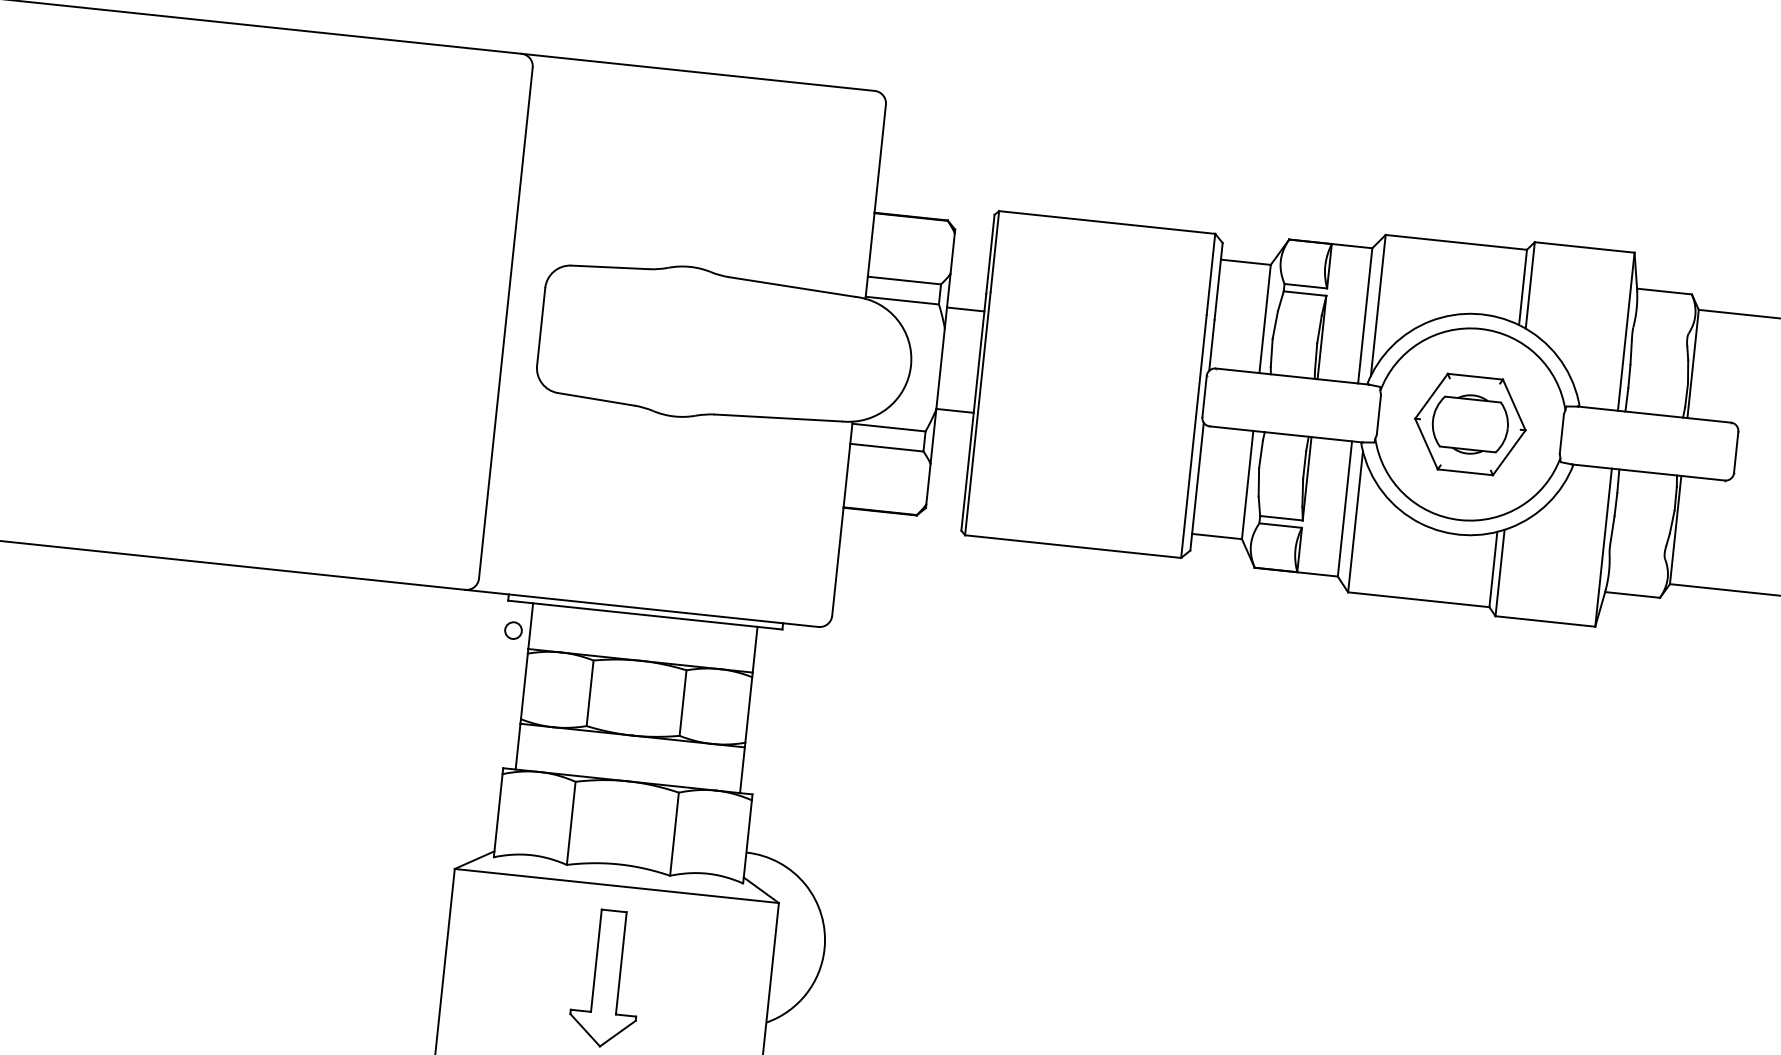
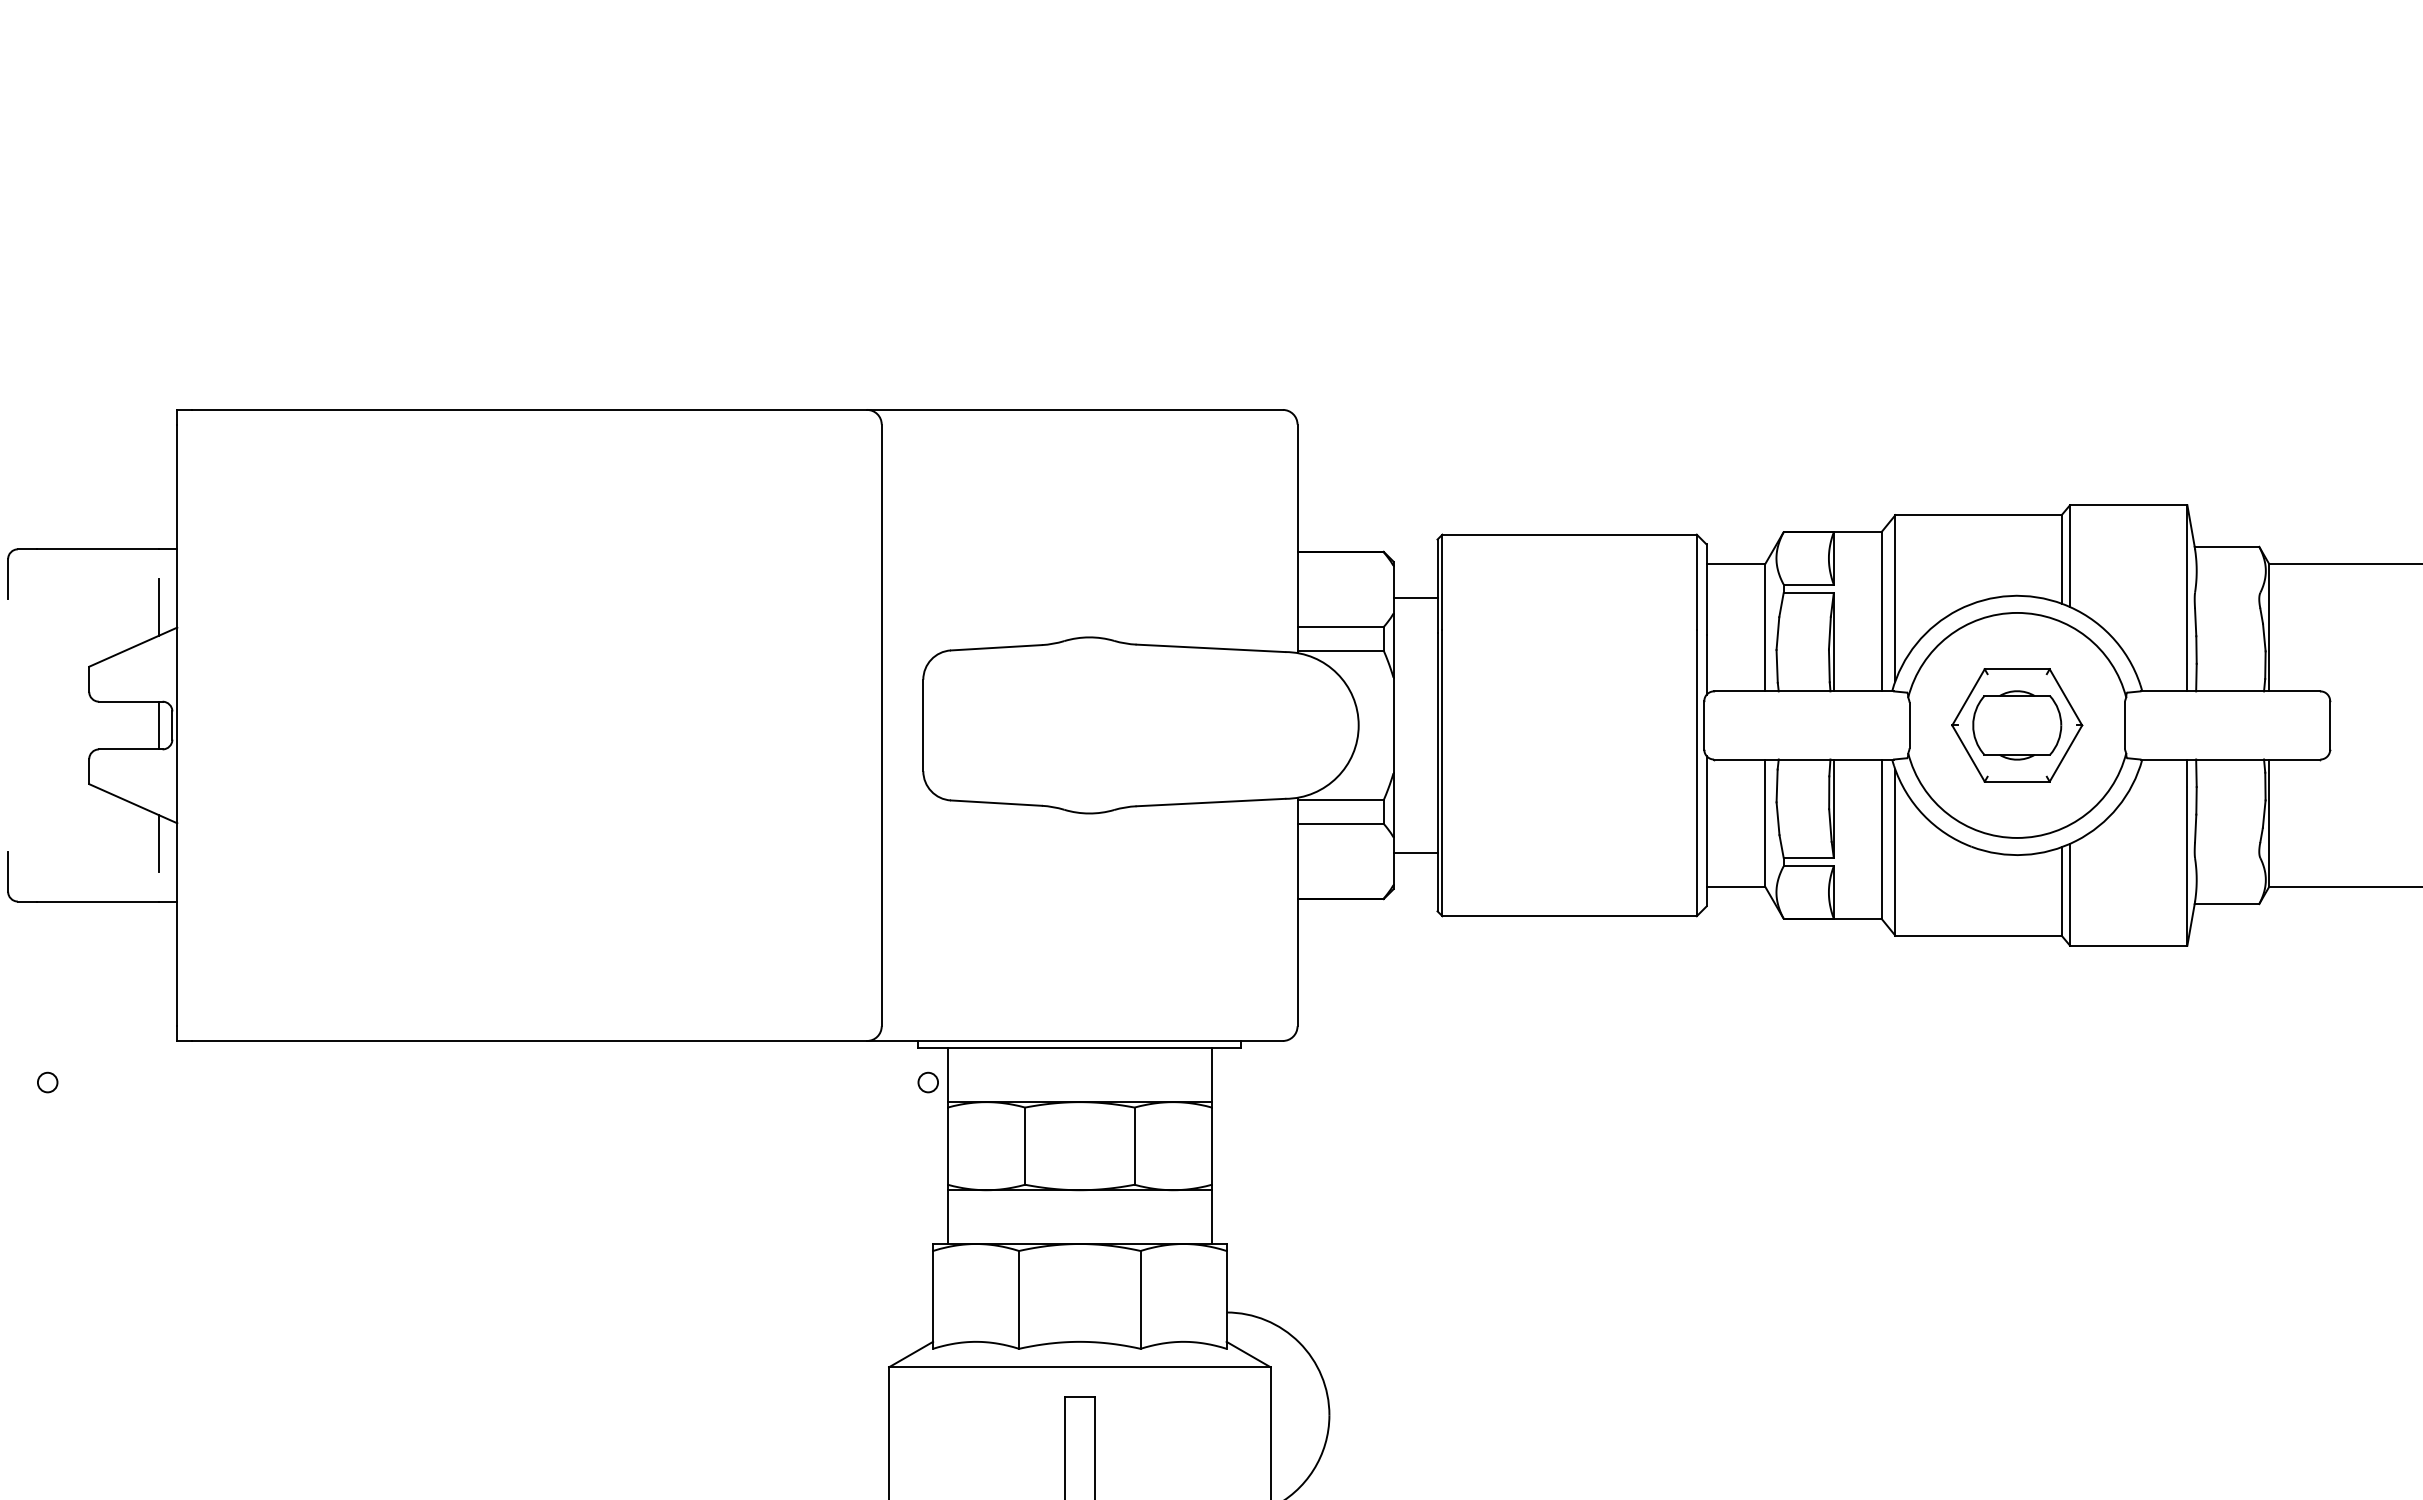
line: (965, 309) -> (1415, 598), moved
line: (955, 410) -> (1415, 852), moved

